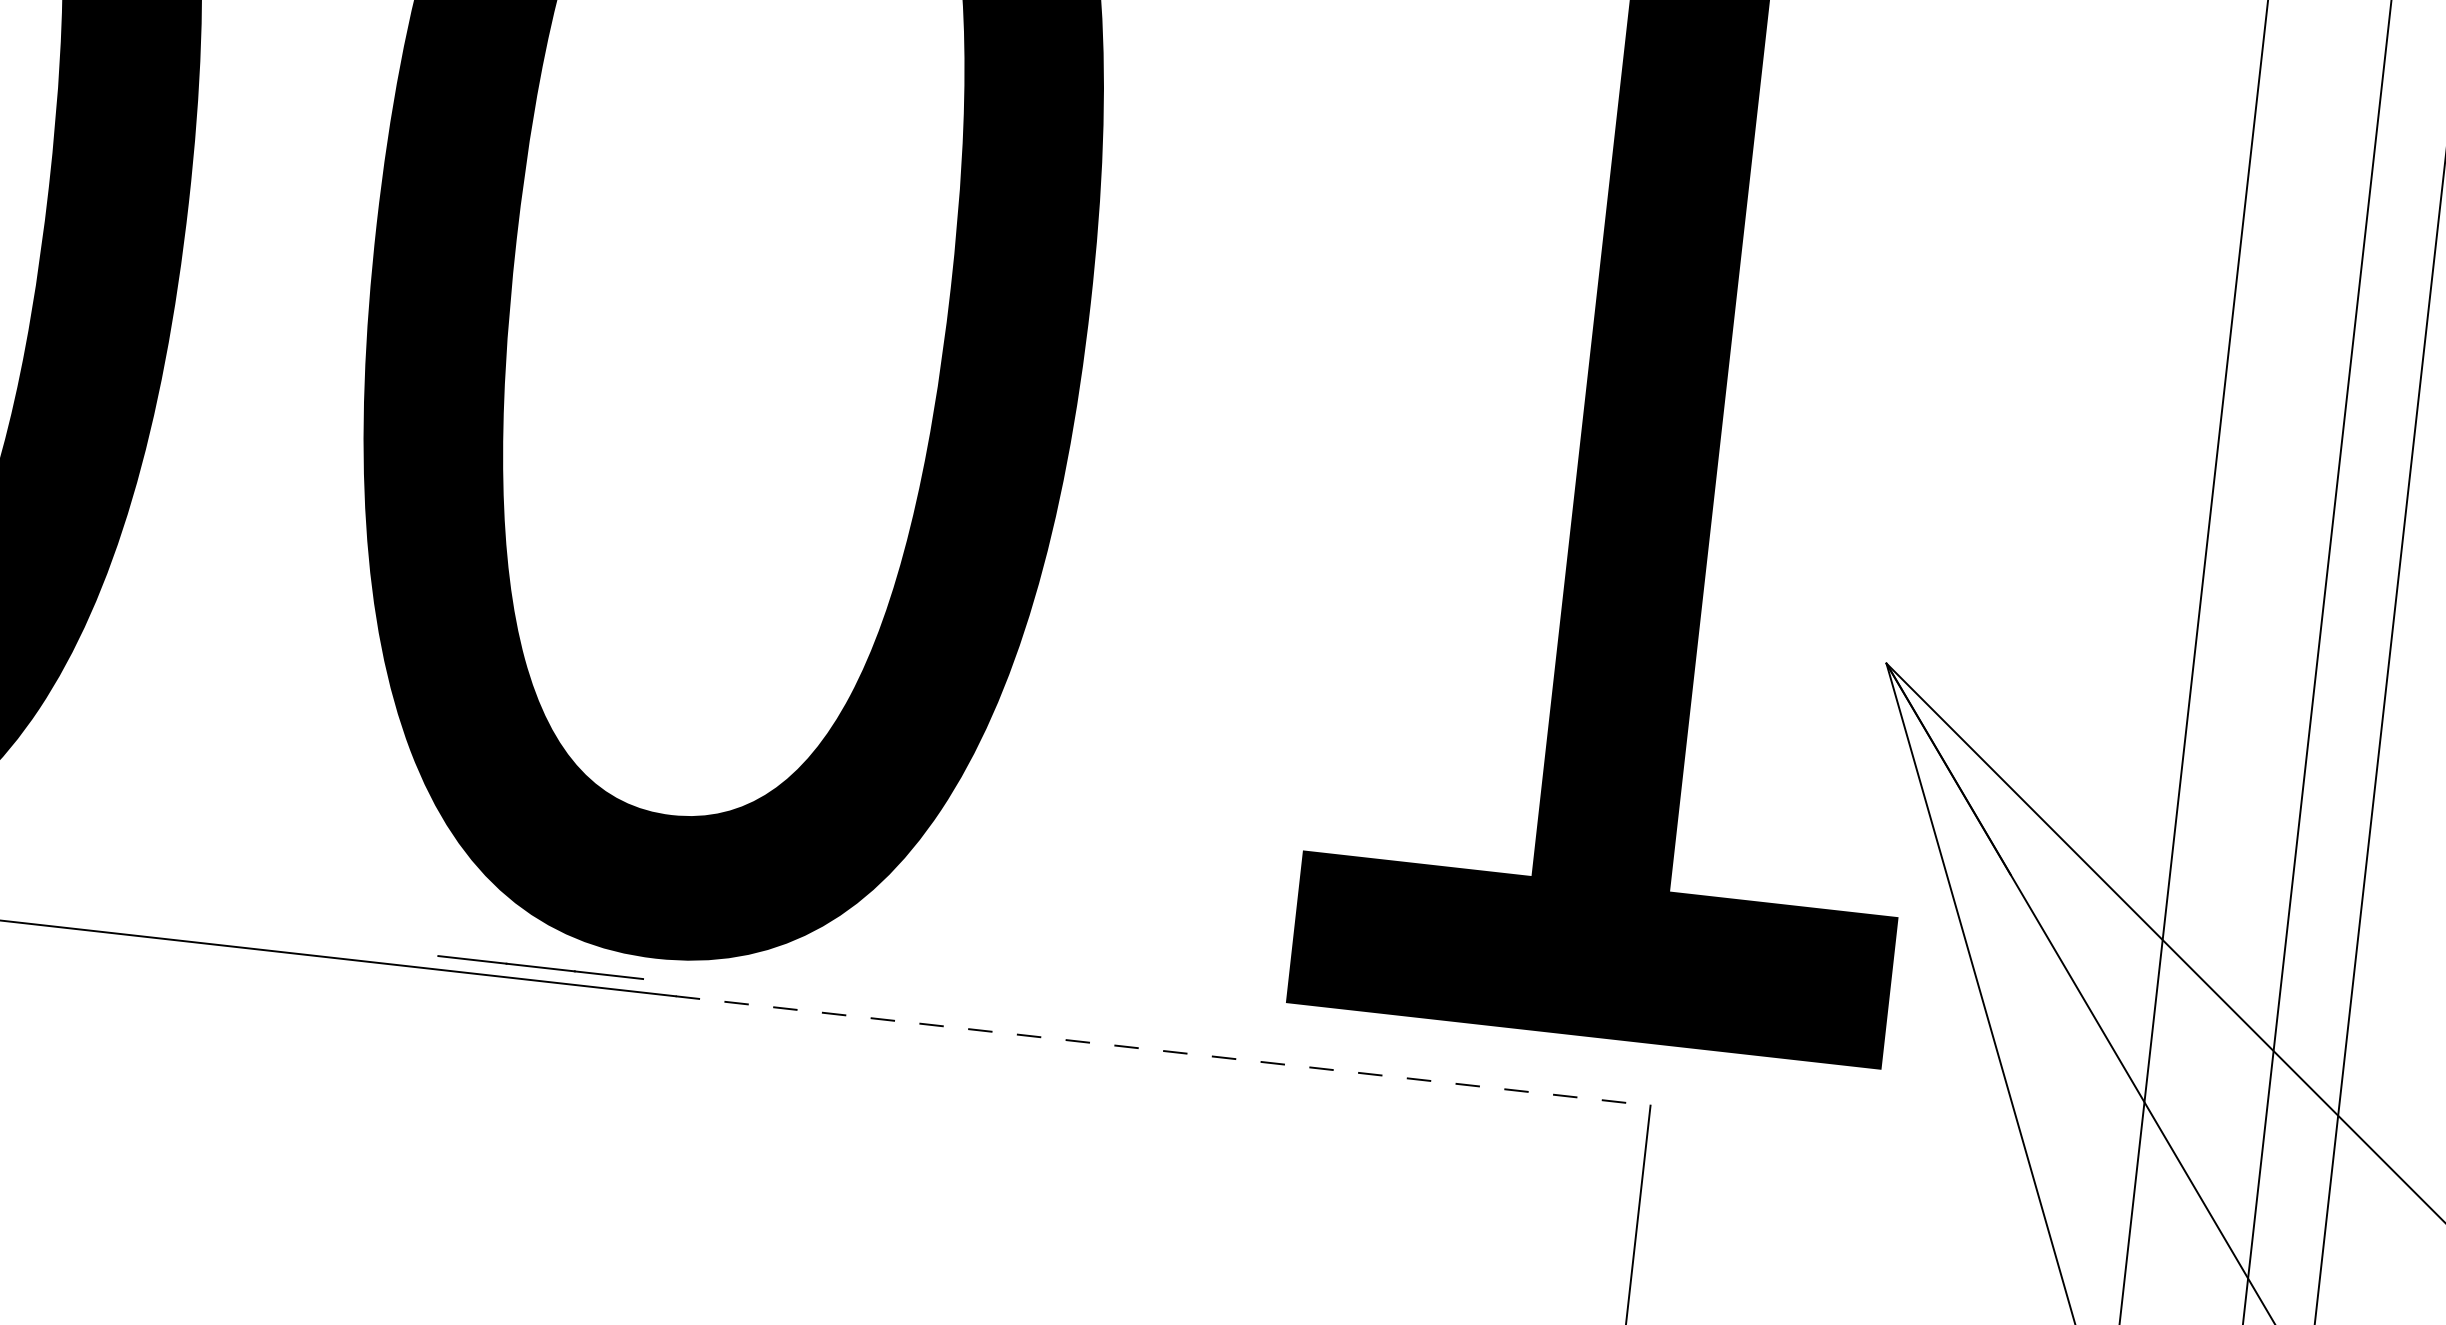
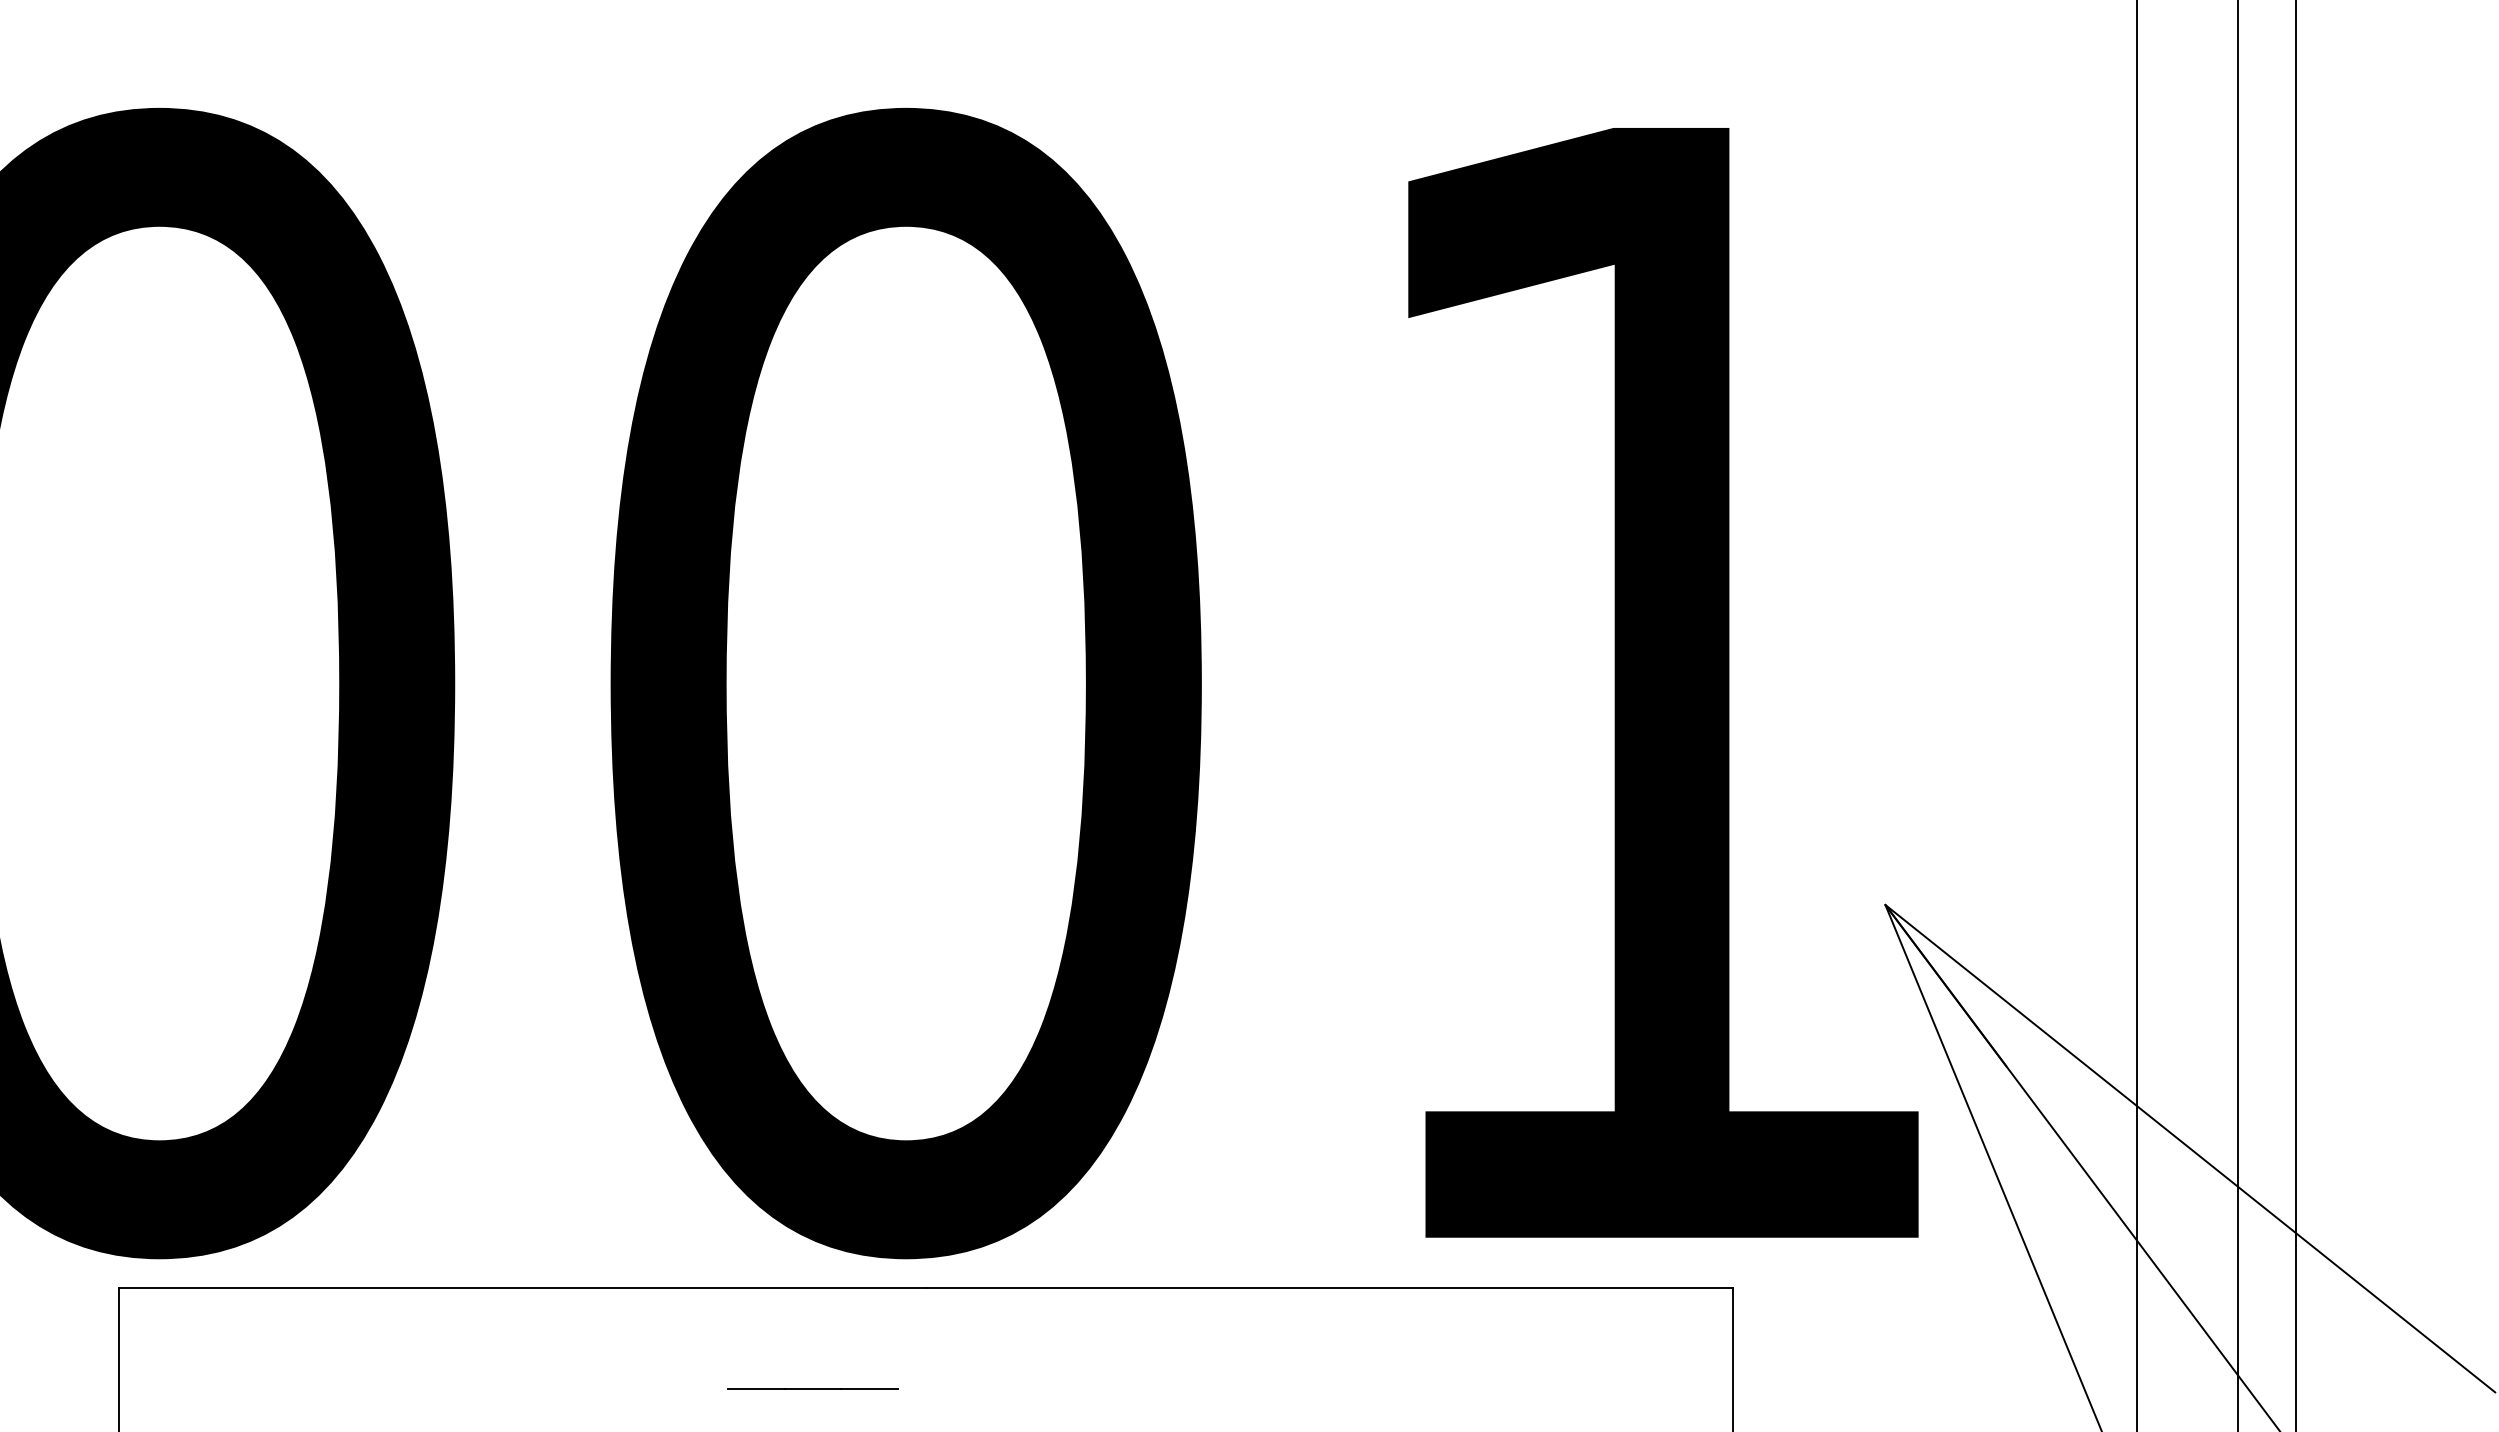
line: (540, 966) -> (812, 1388), moved
line: (1163, 1051) -> (1329, 1288), dashed -> solid

